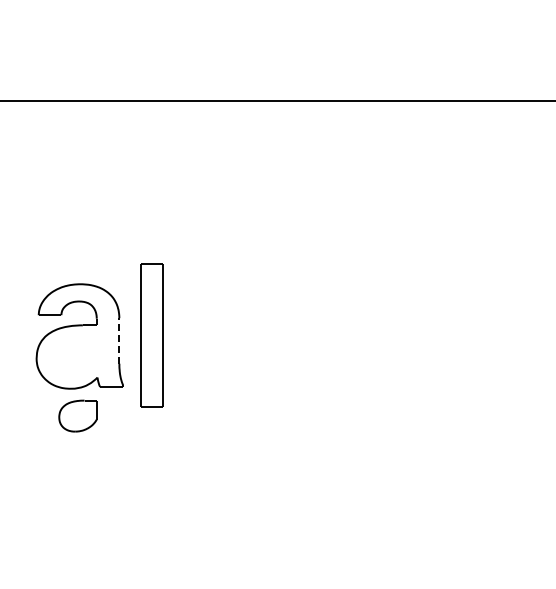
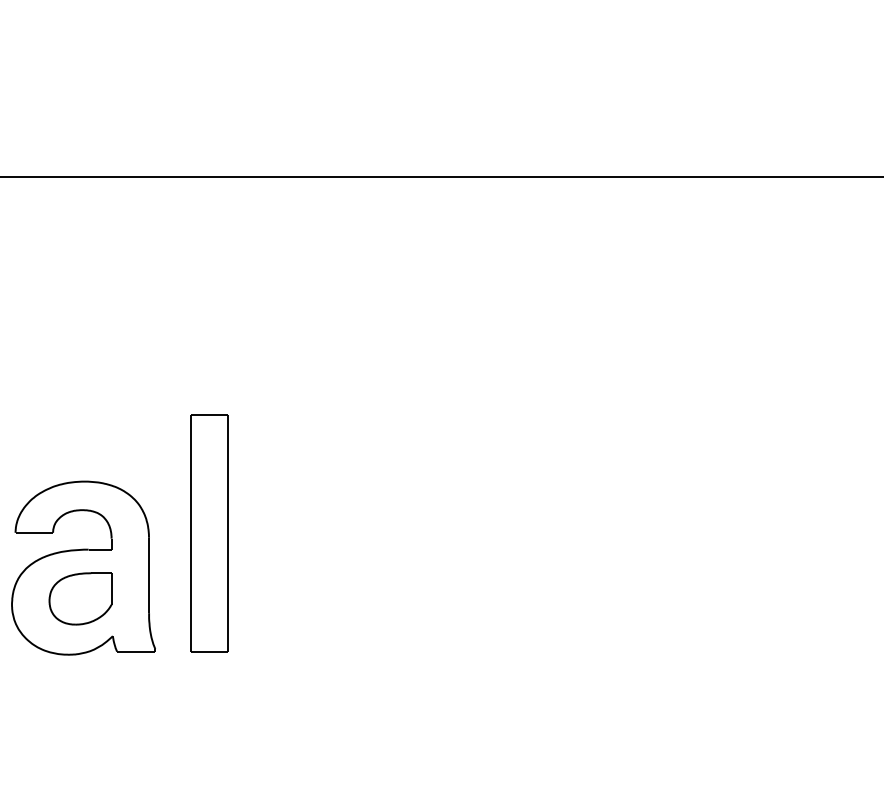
part: (151, 335) -> (208, 533), moved
line: (119, 340) -> (149, 574), dashed -> solid
part: (77, 415) -> (79, 597), moved

